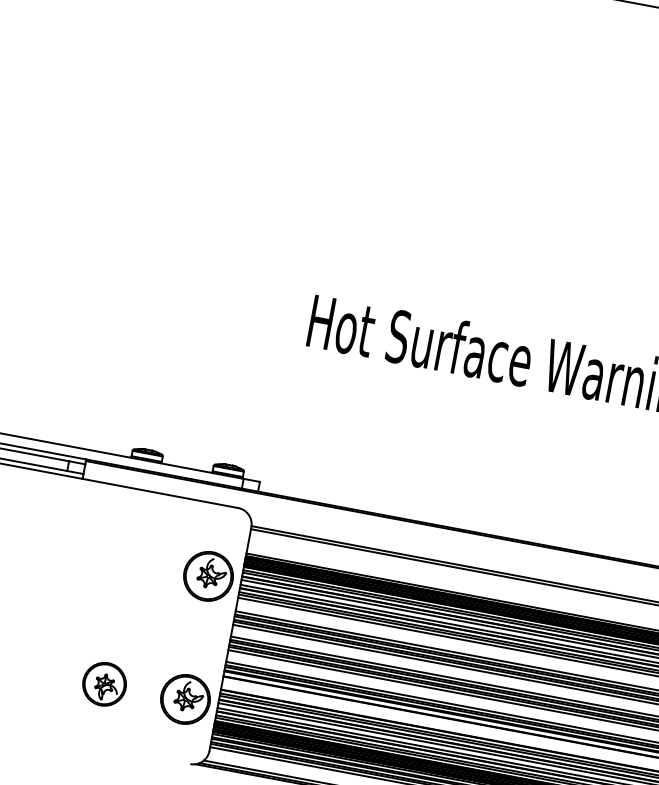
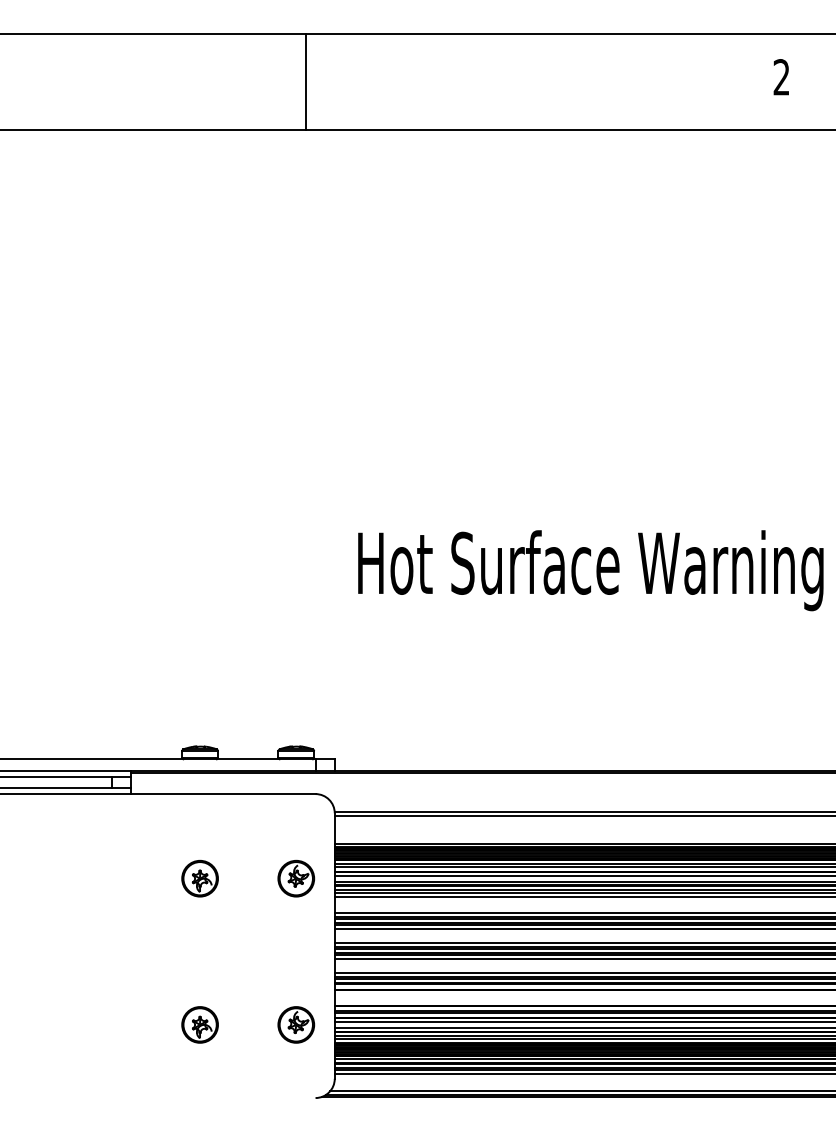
part: (127, 560) -> (199, 878), added
part: (208, 576) -> (296, 878), size x0.62
part: (104, 683) -> (199, 1024), size x0.71
part: (185, 699) -> (296, 1024), size x0.62

